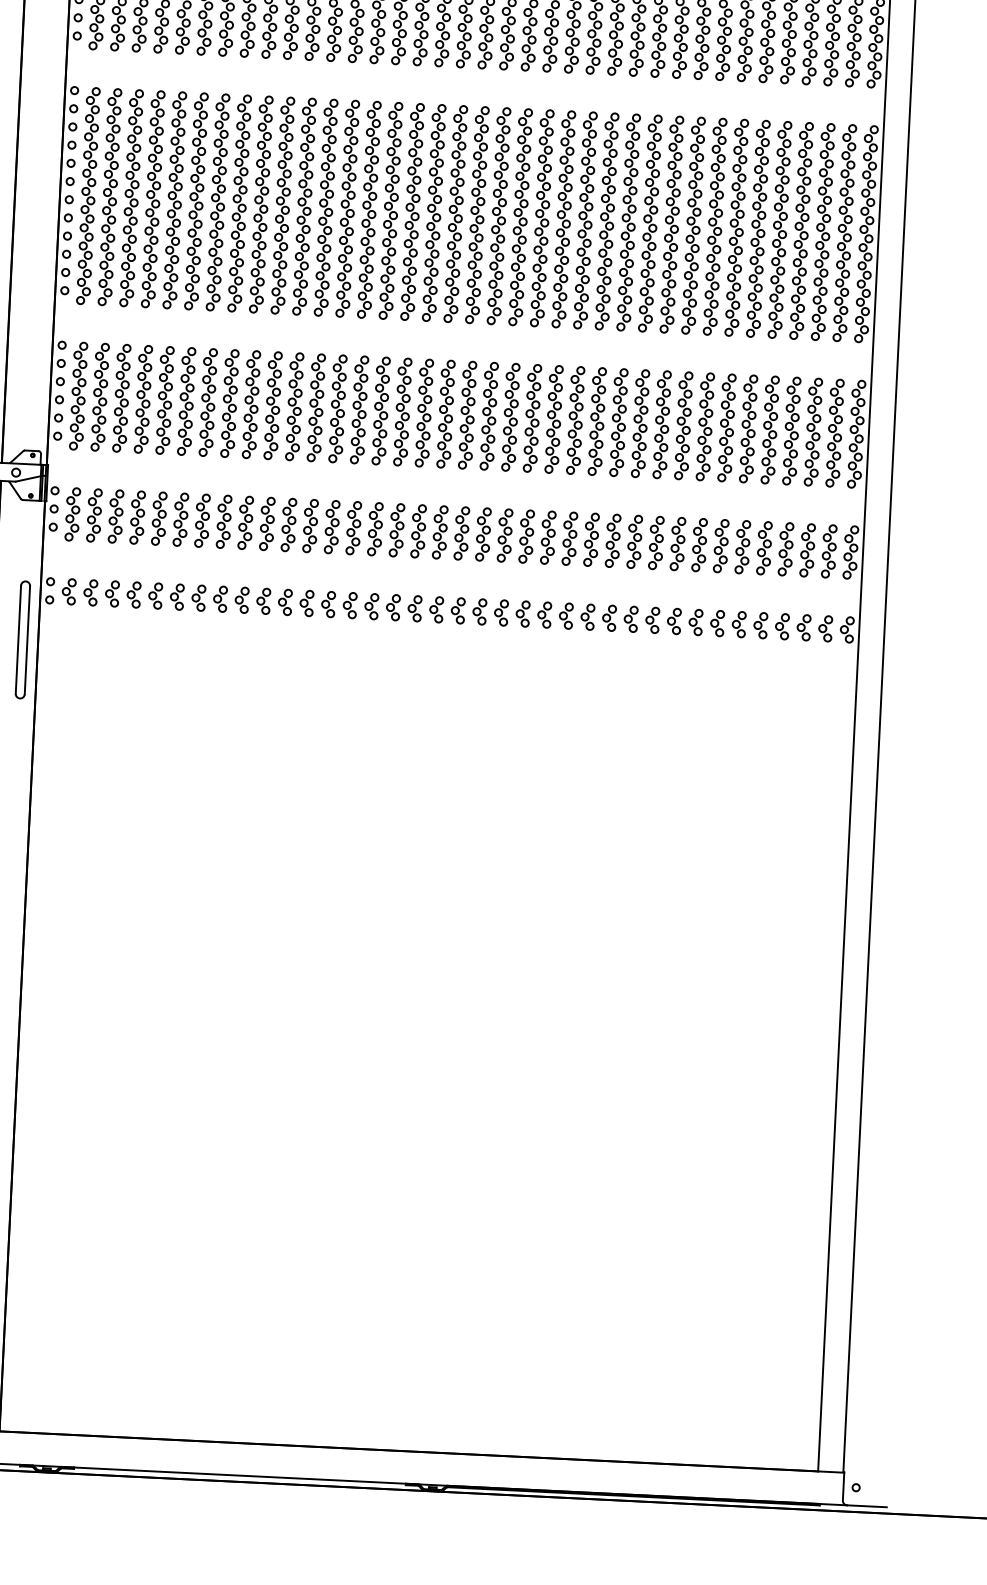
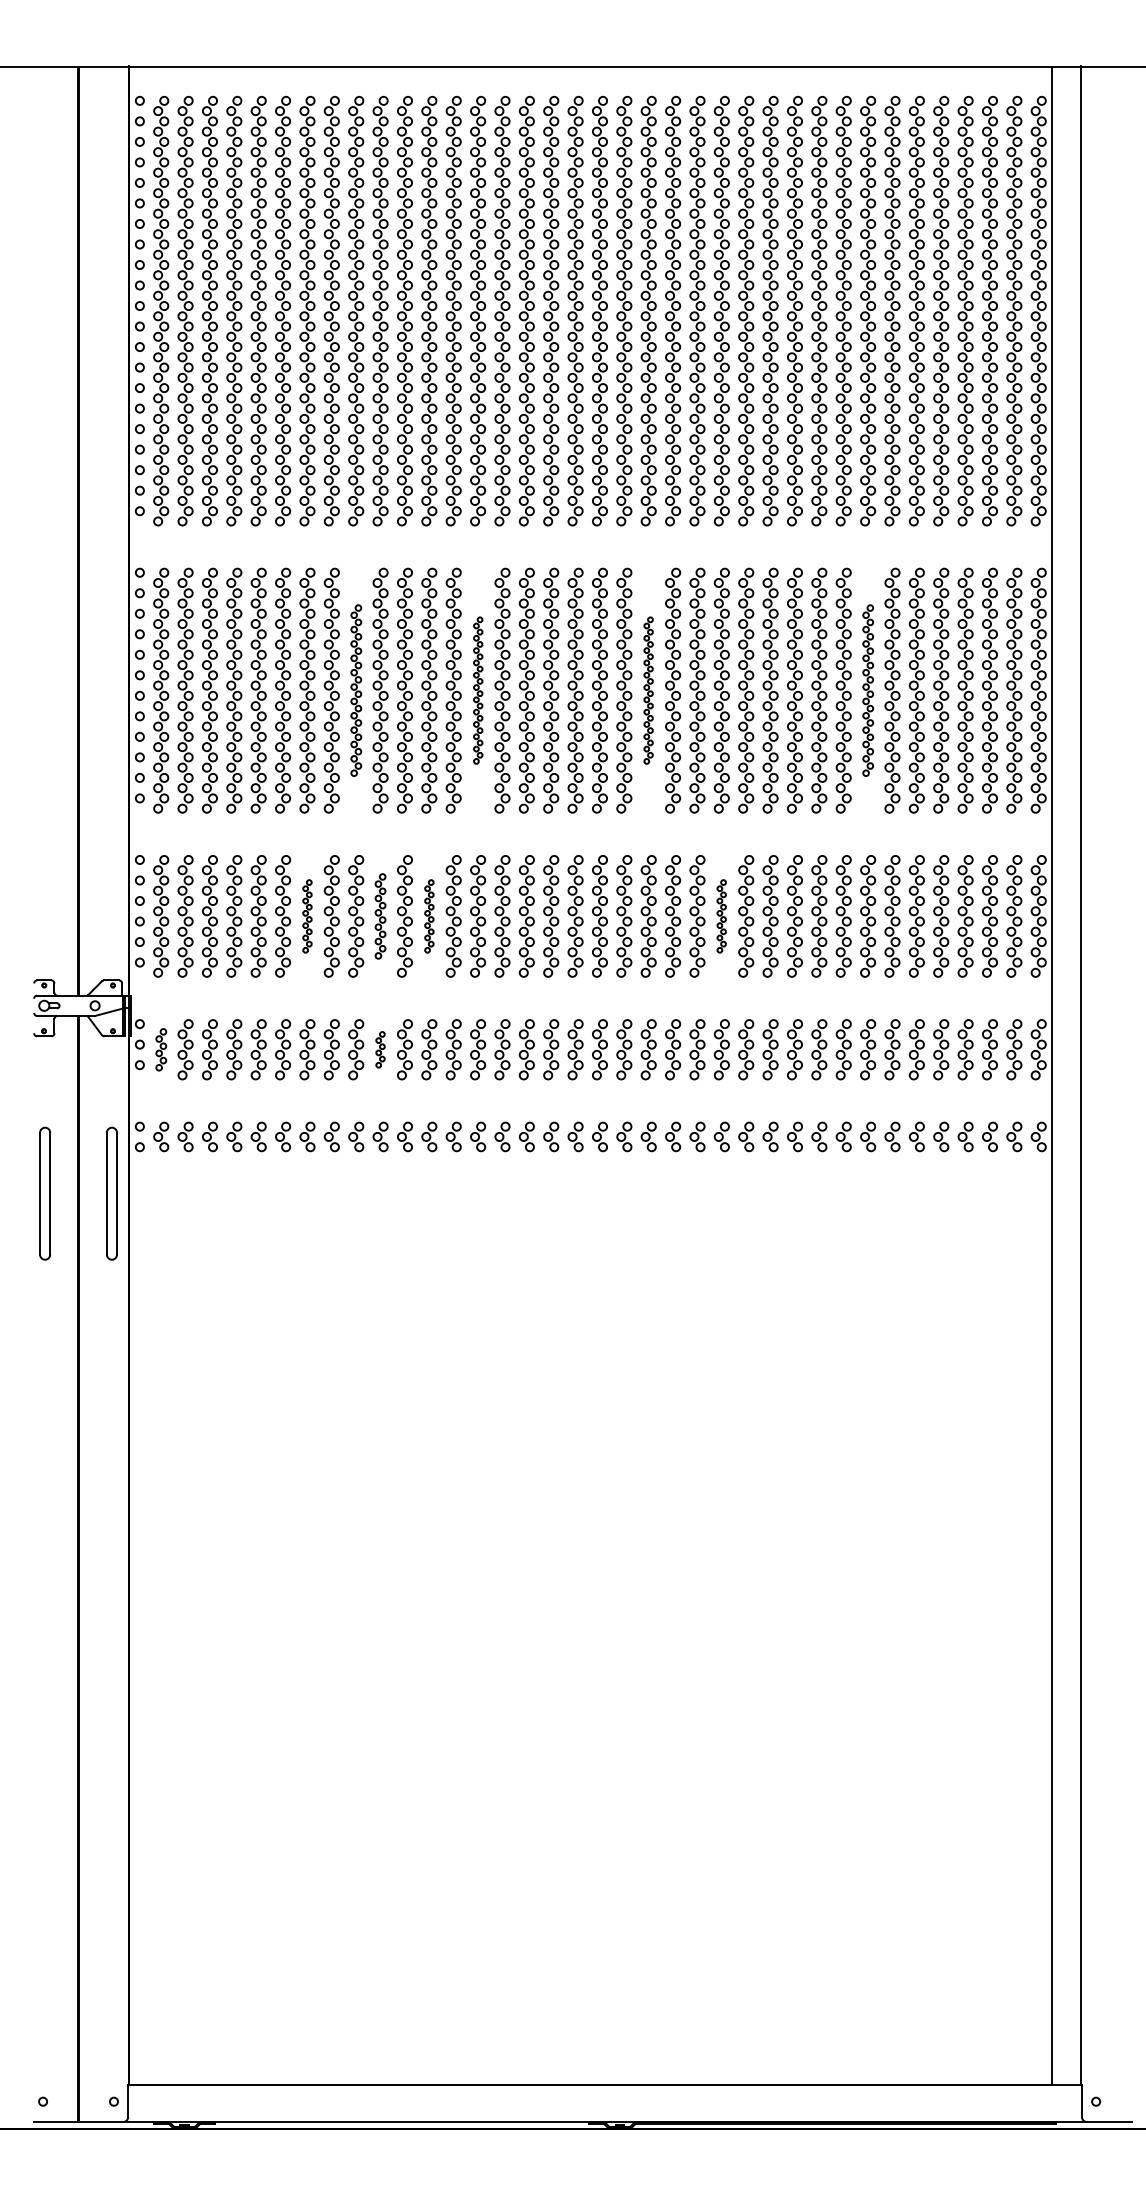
part: (261, 204) -> (356, 690), size x0.7
part: (369, 209) -> (478, 690), size x0.6
part: (520, 217) -> (648, 690), size x0.6
part: (715, 226) -> (868, 690), size x0.7
part: (208, 402) -> (307, 916), size x0.6
part: (273, 405) -> (380, 916), size x0.7
part: (316, 407) -> (429, 916), size x0.6
part: (575, 420) -> (721, 916), size x0.6
part: (73, 514) -> (161, 1049), size x0.7
part: (267, 523) -> (380, 1049), size x0.6

